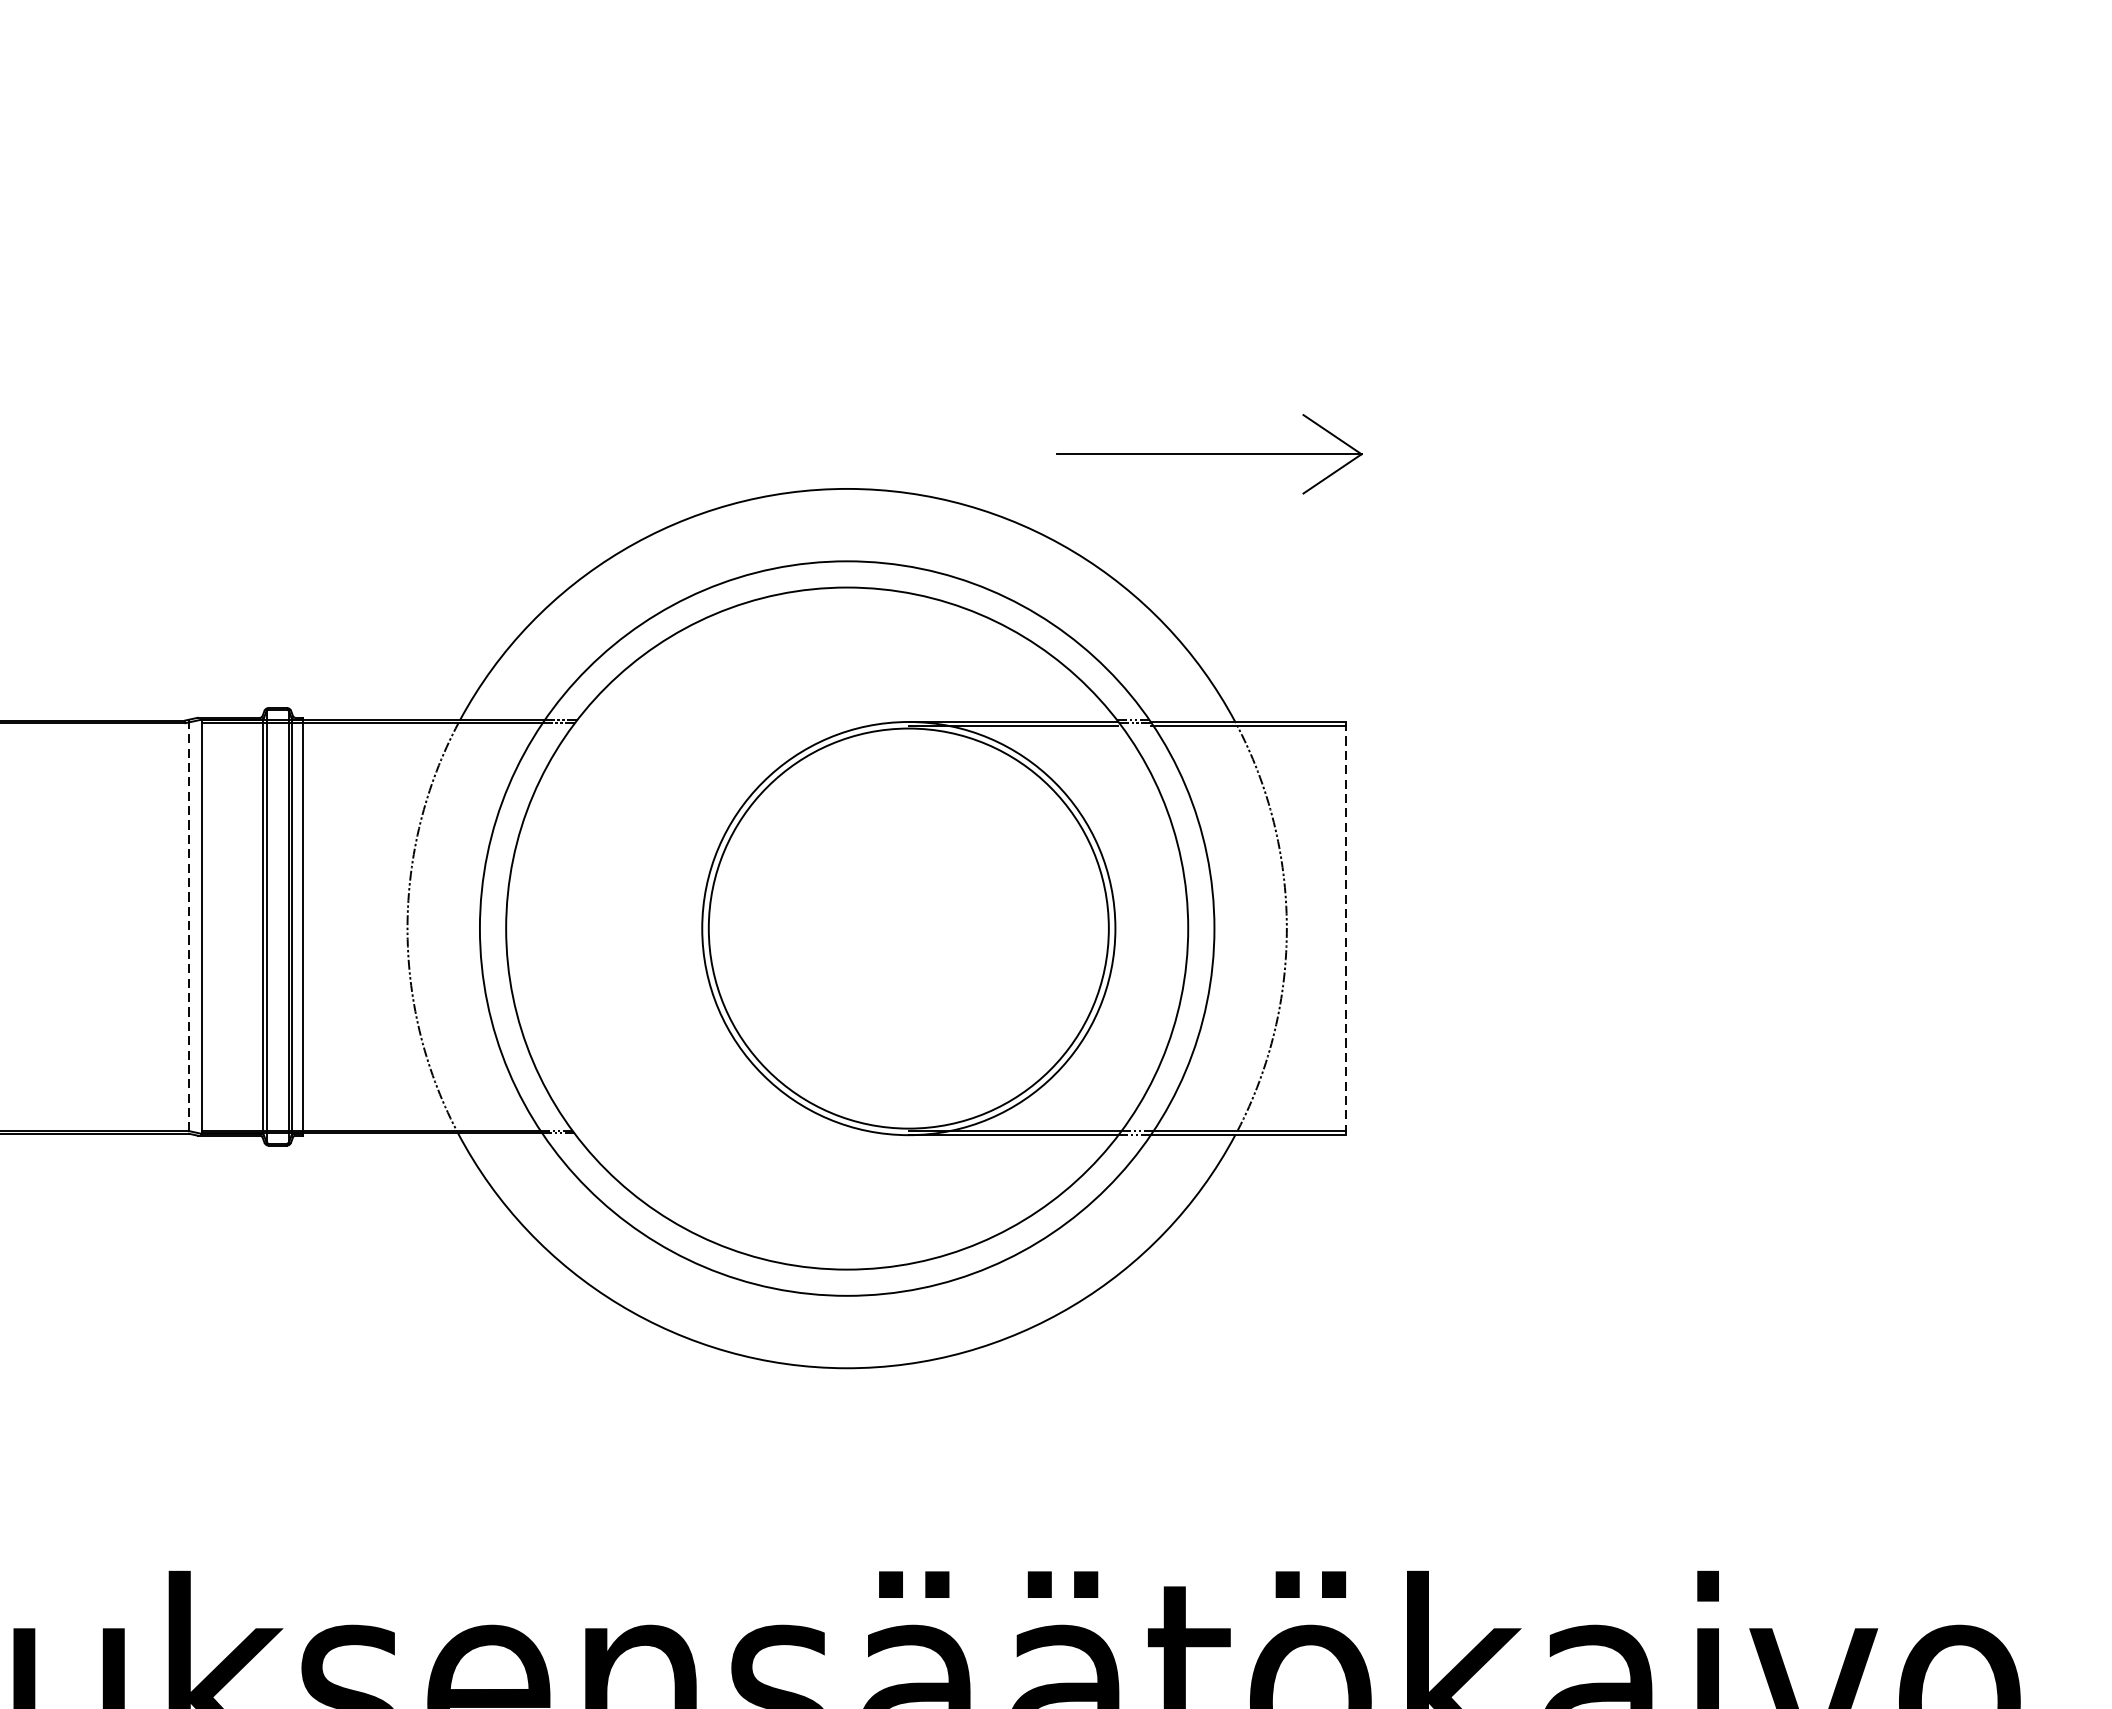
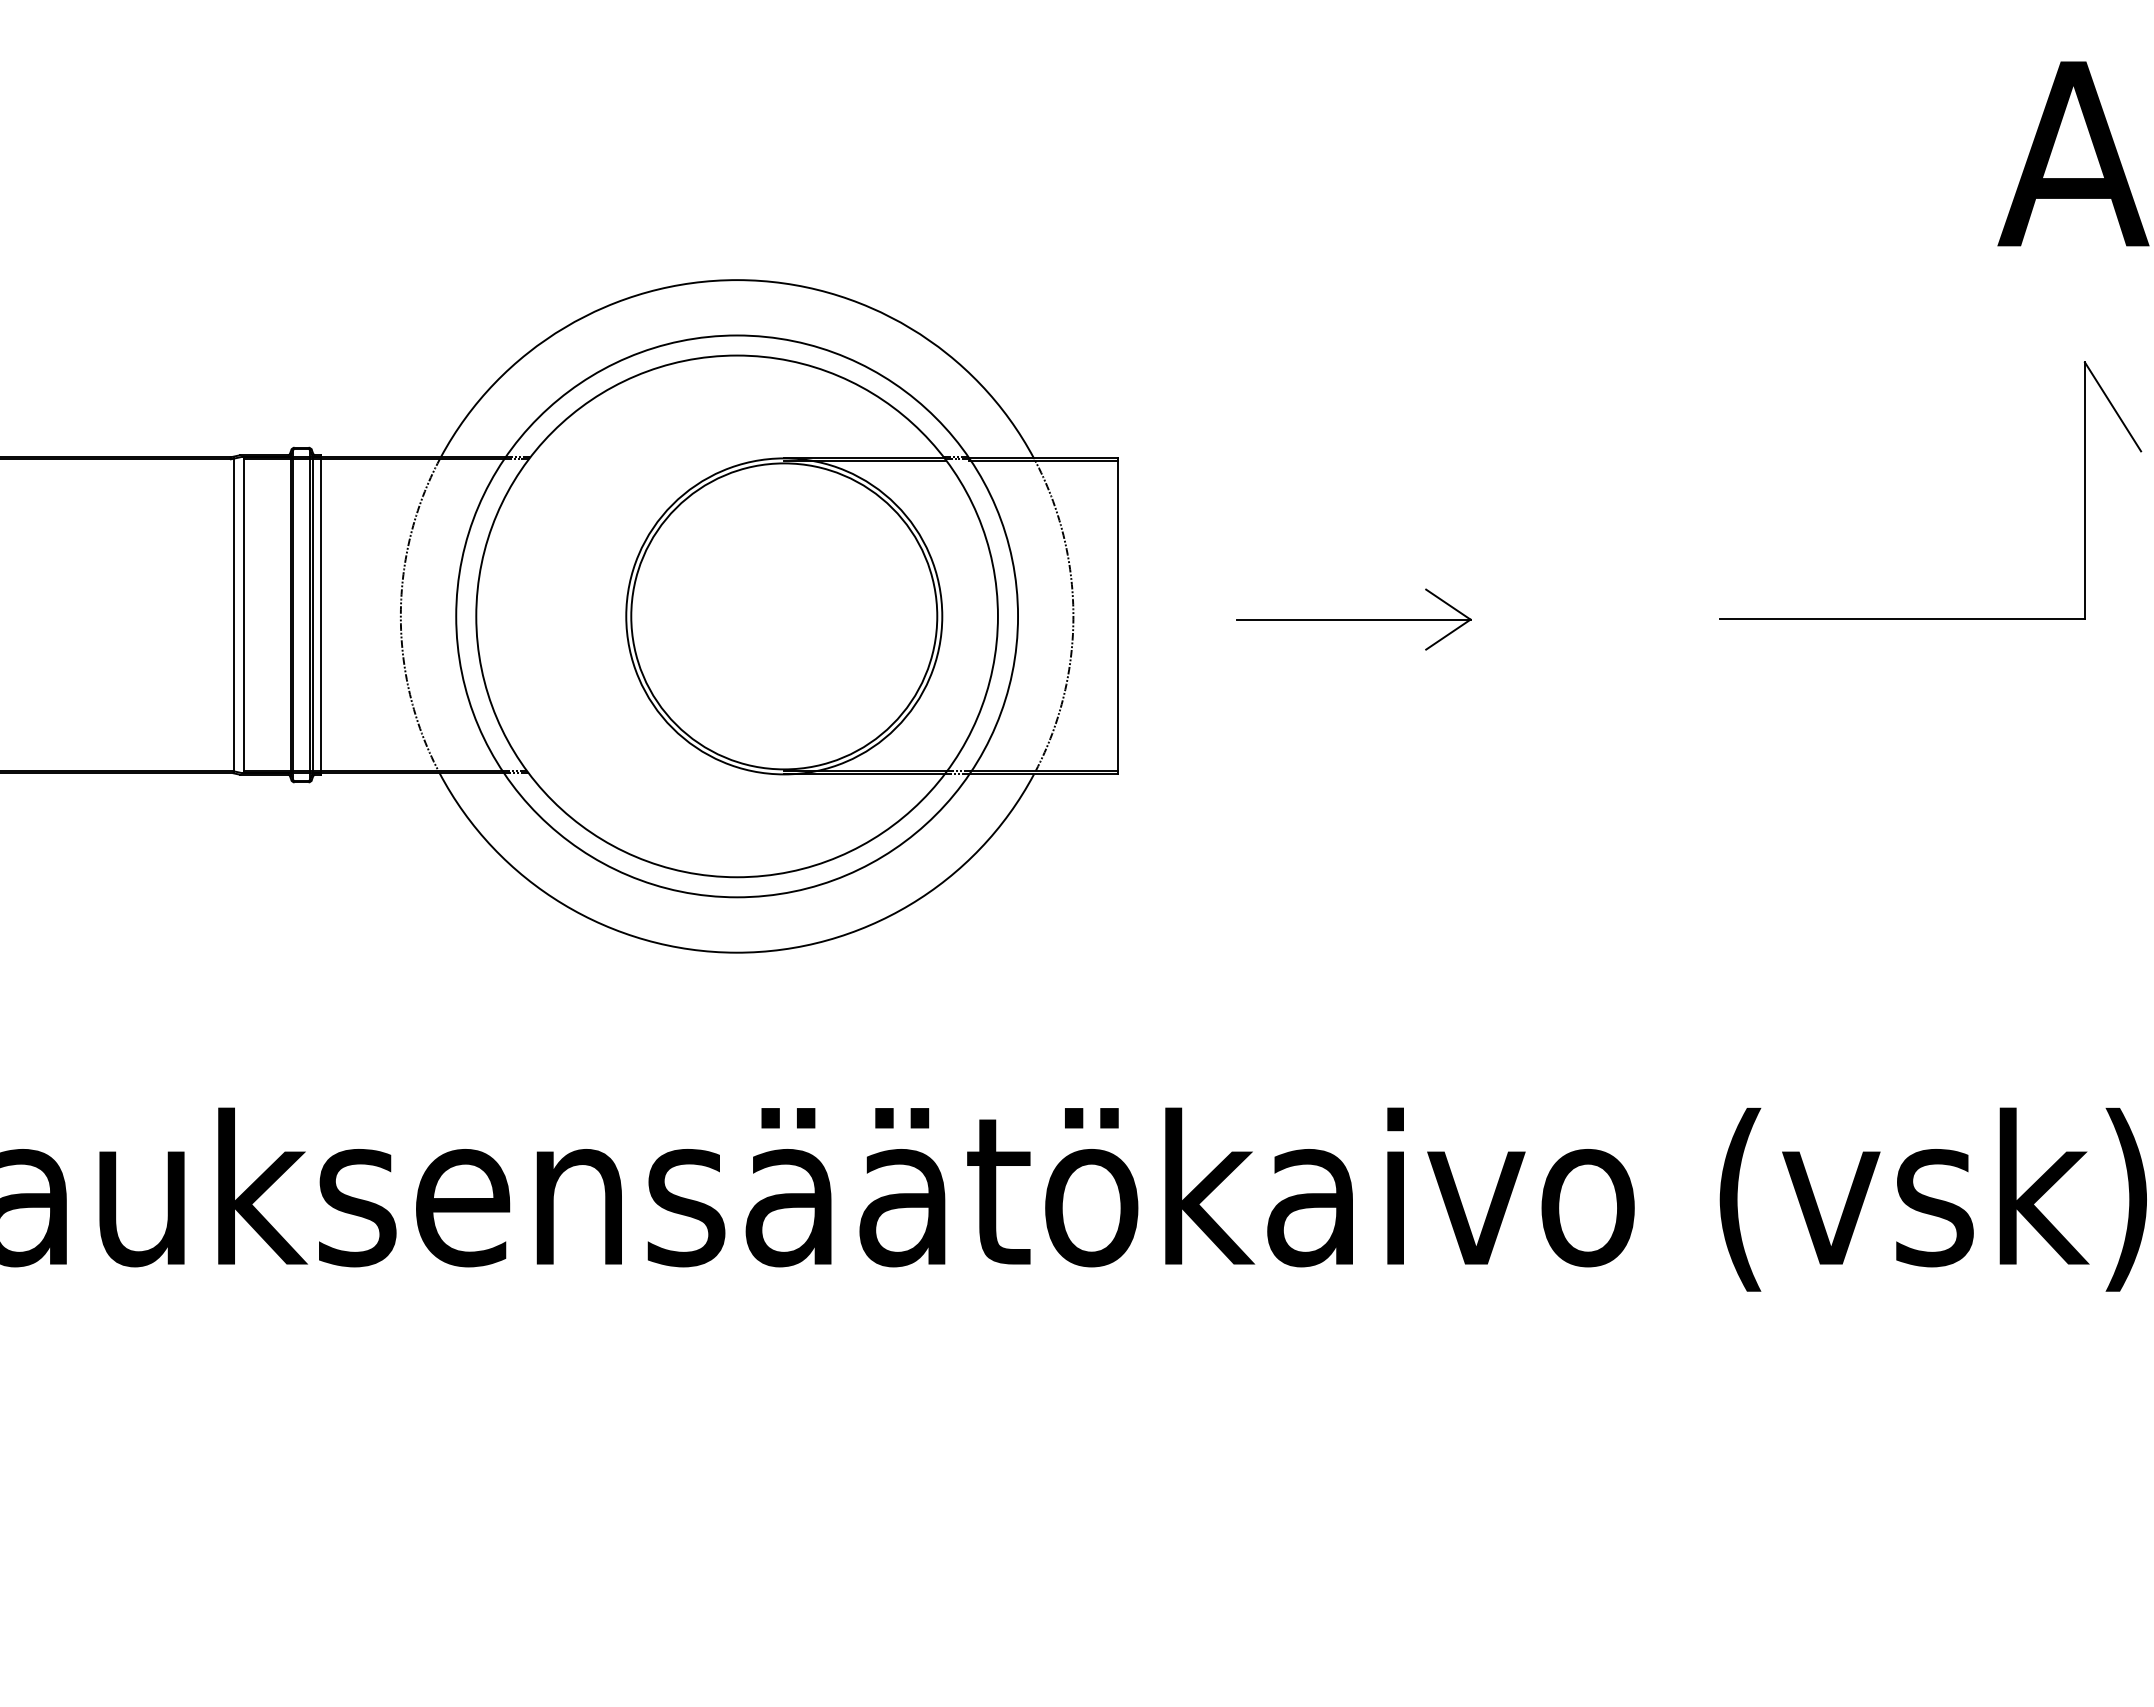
part: (1208, 454) -> (1353, 619), moved
line: (188, 927) -> (233, 615), dashed -> solid
line: (1345, 928) -> (1118, 616), dashed -> solid

